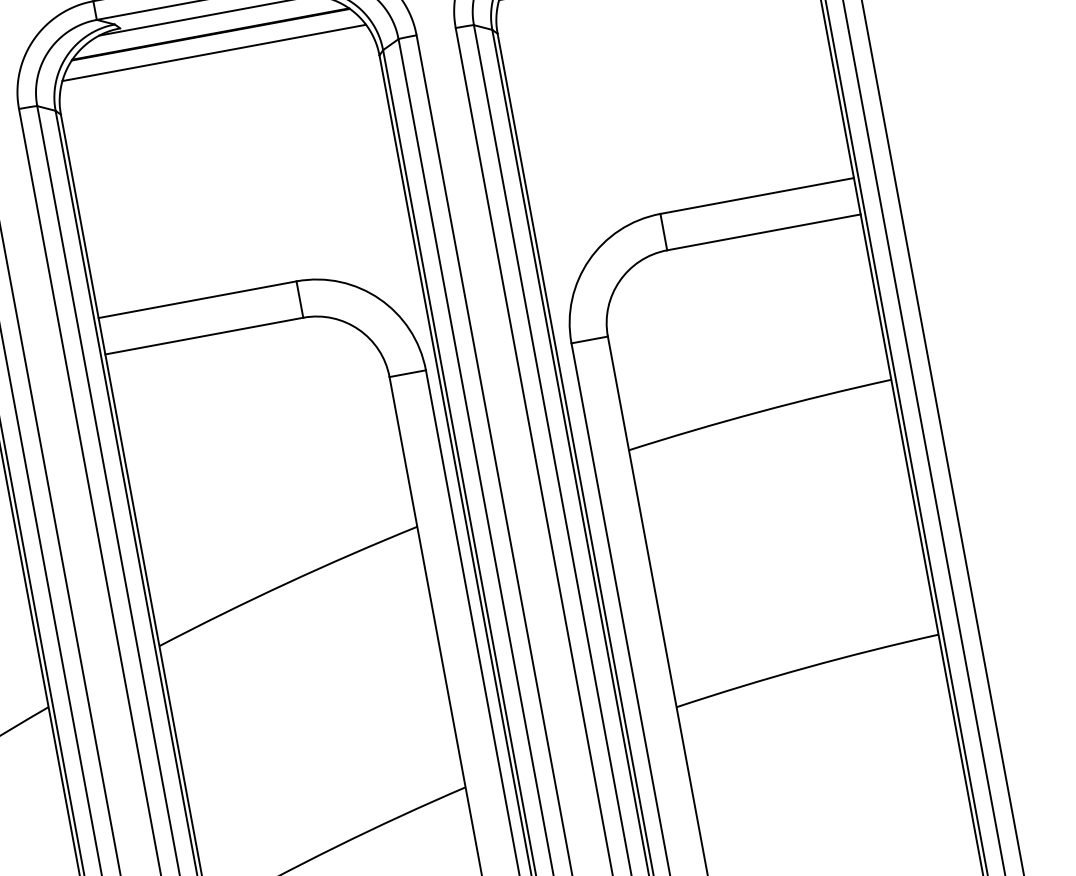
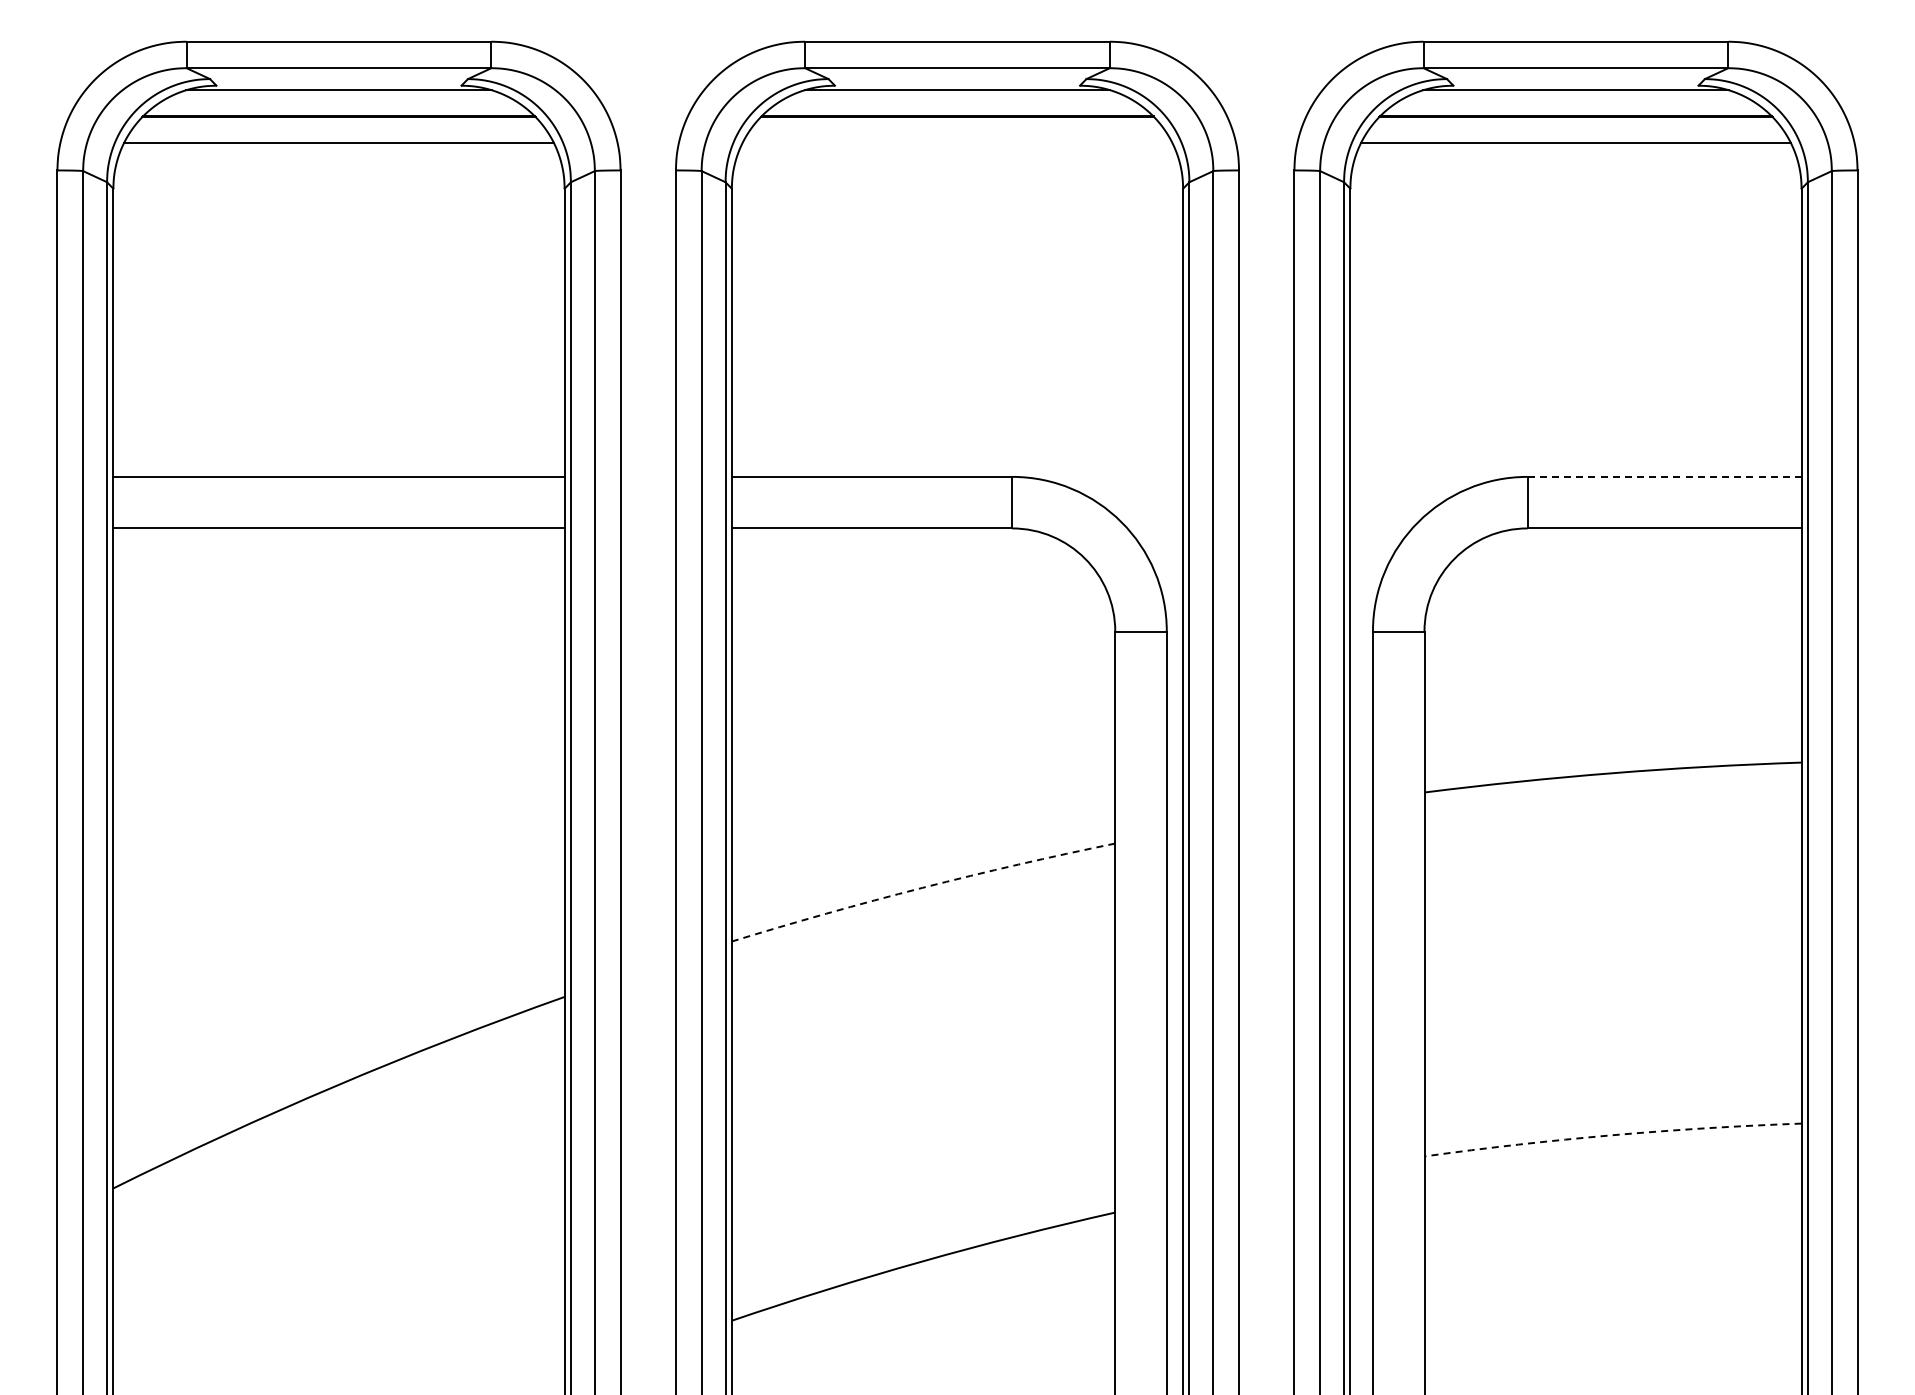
line: (214, 53) -> (957, 143), removed
line: (757, 195) -> (1665, 476), solid -> dashed
arc: (286, 583) -> (922, 887), solid -> dashed
arc: (806, 667) -> (1612, 1135), solid -> dashed

